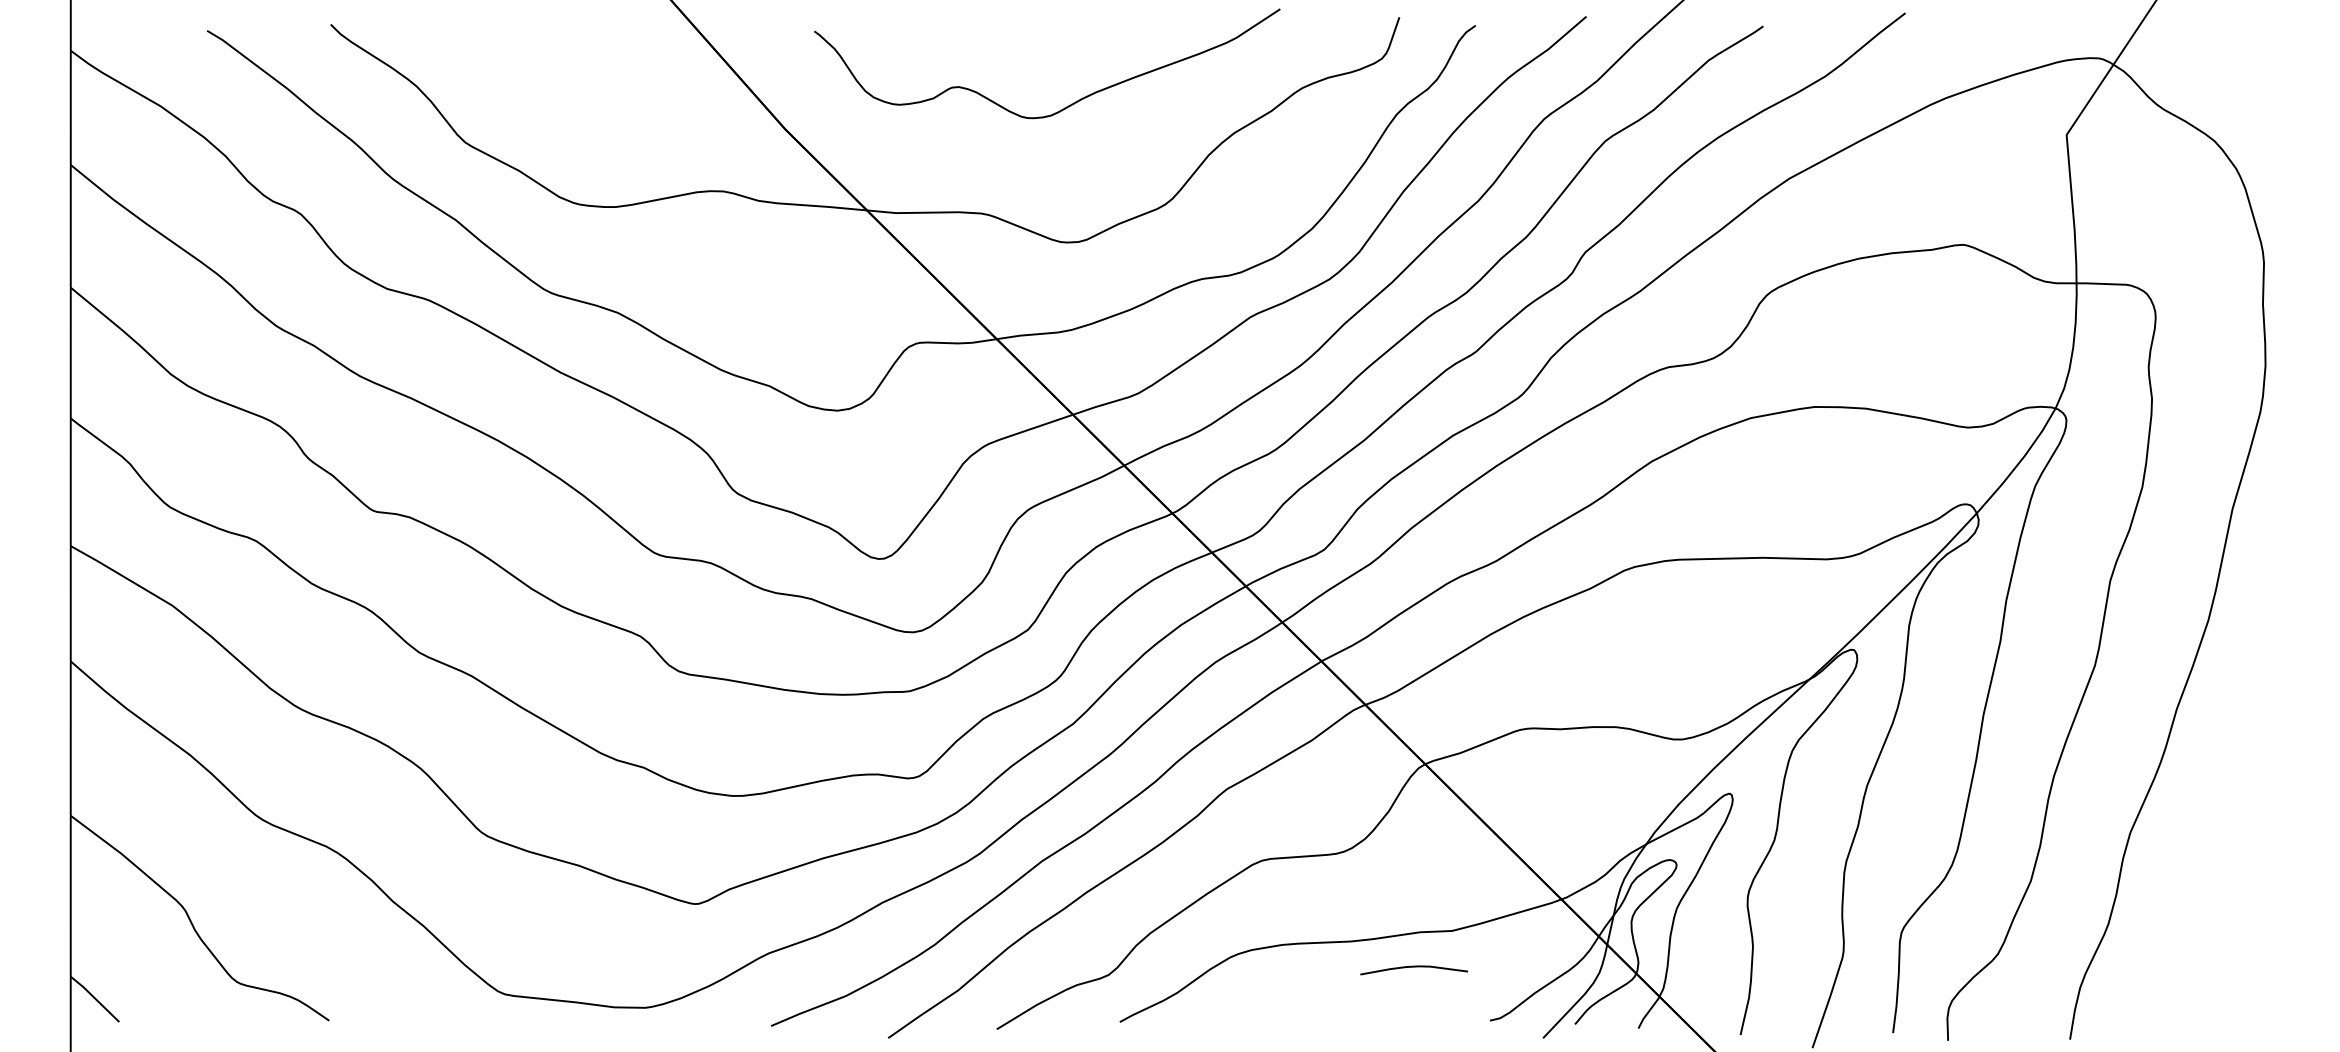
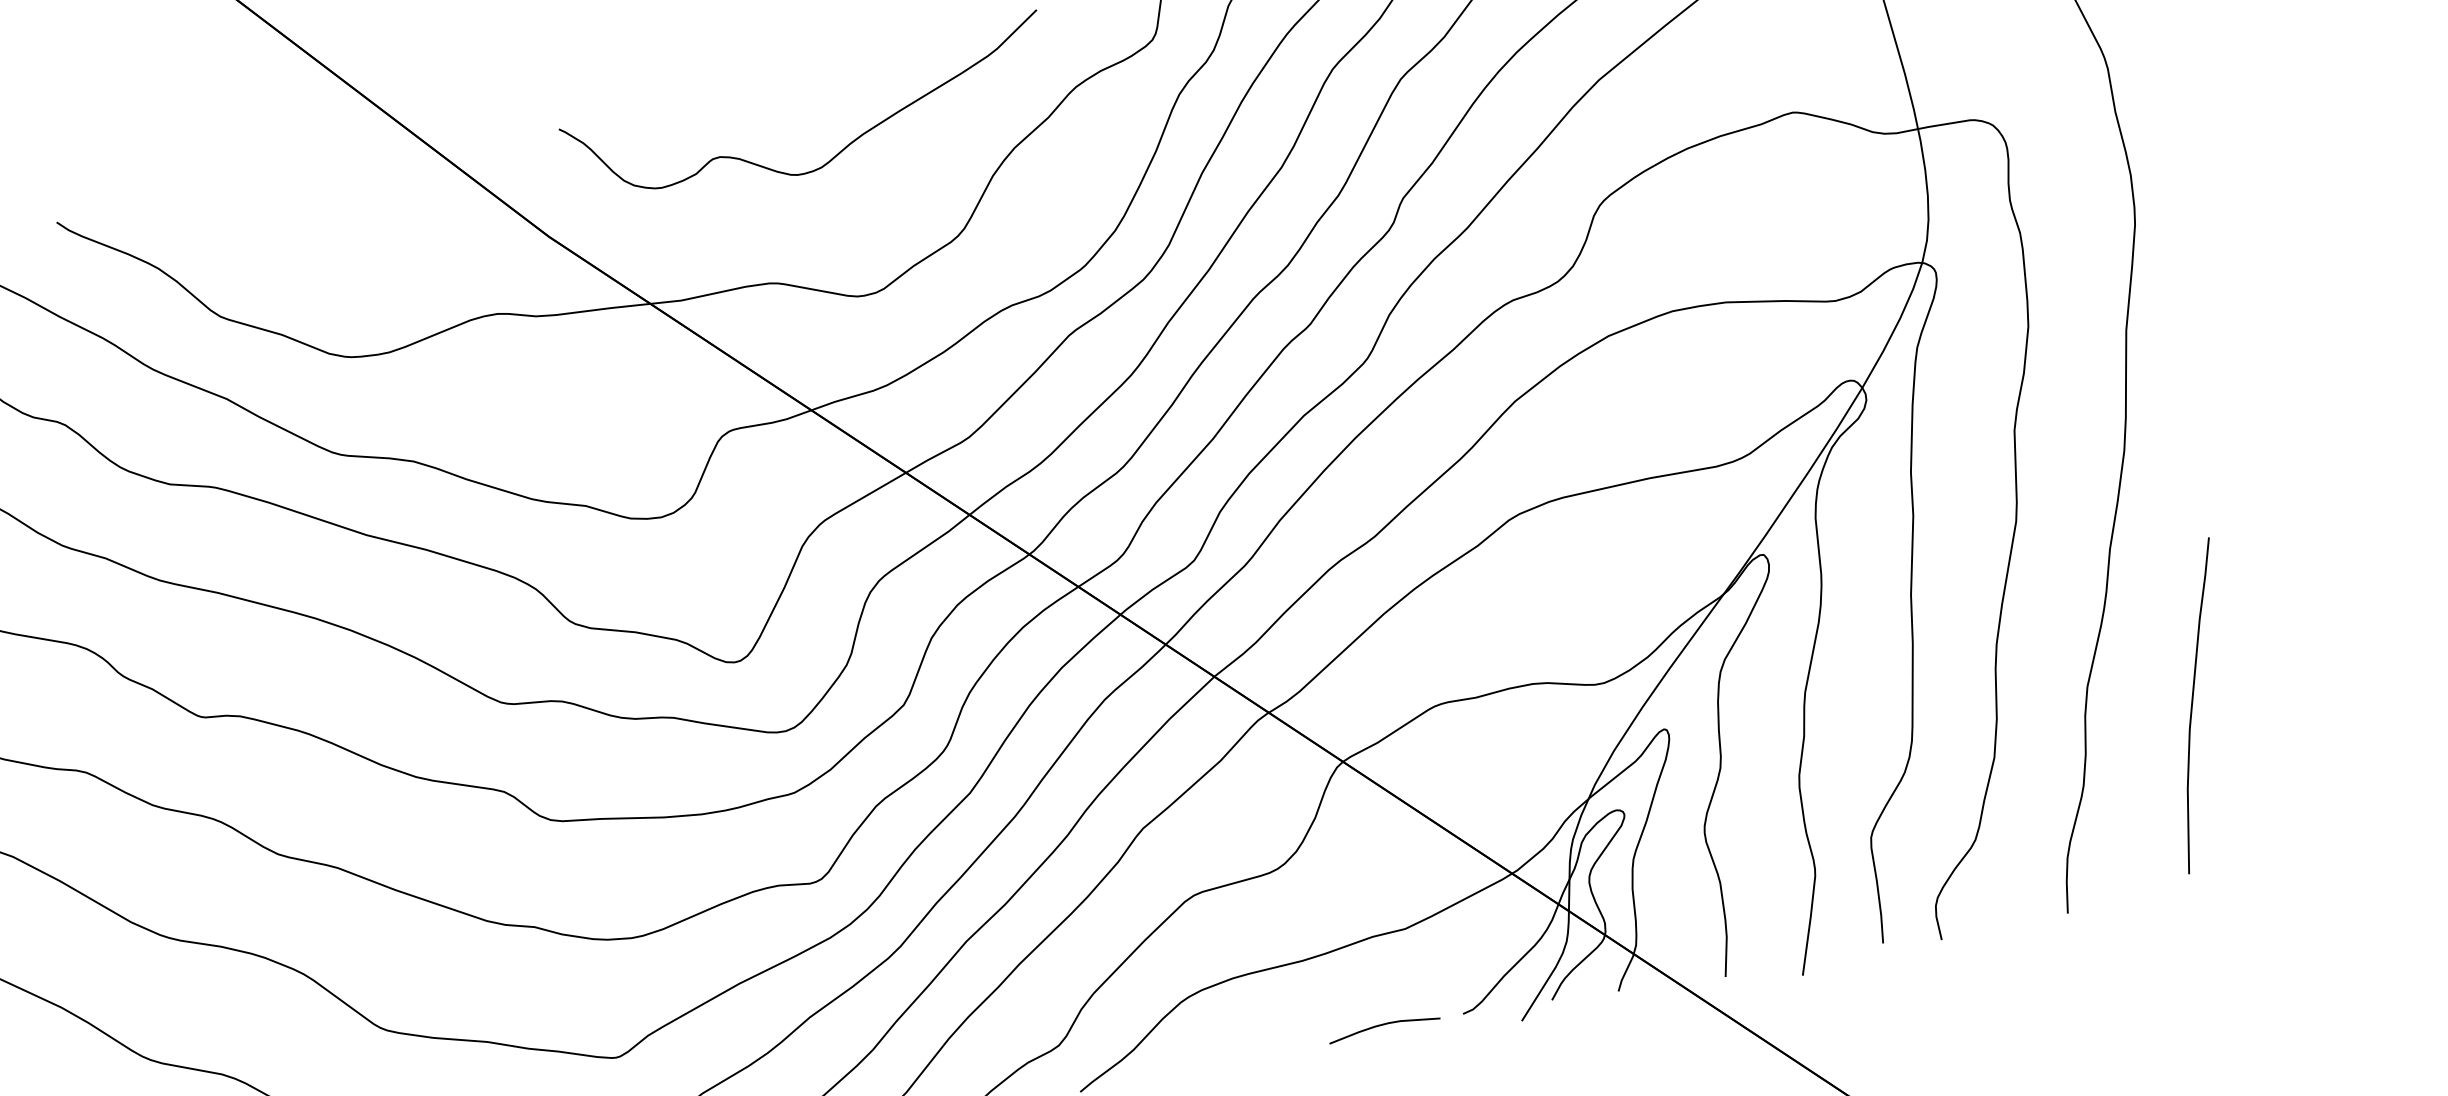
curve: (2225, 868) -> (2193, 704), added
curve: (1414, 967) -> (1384, 1025), moved

